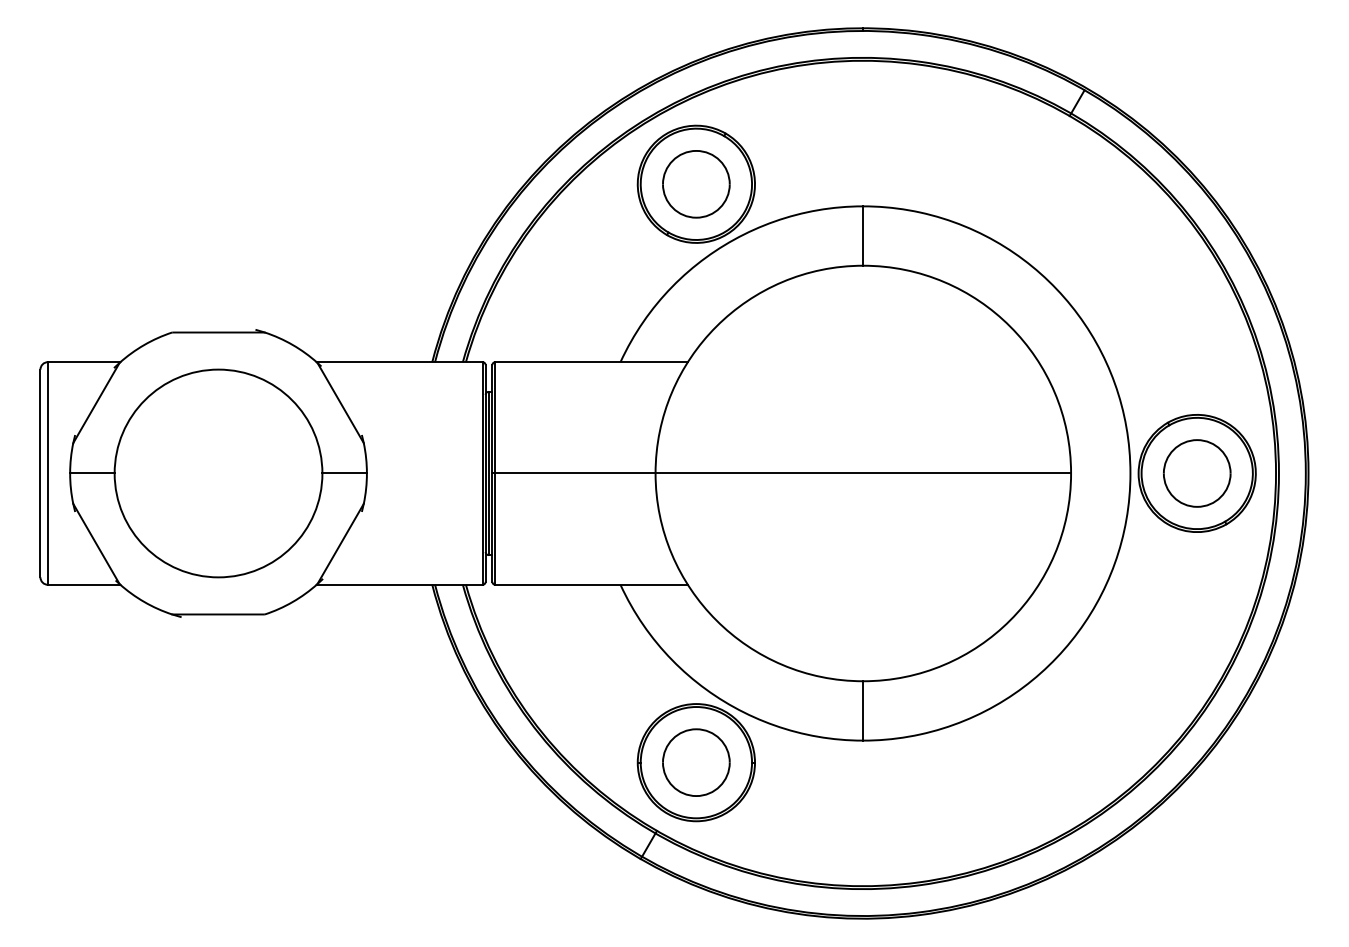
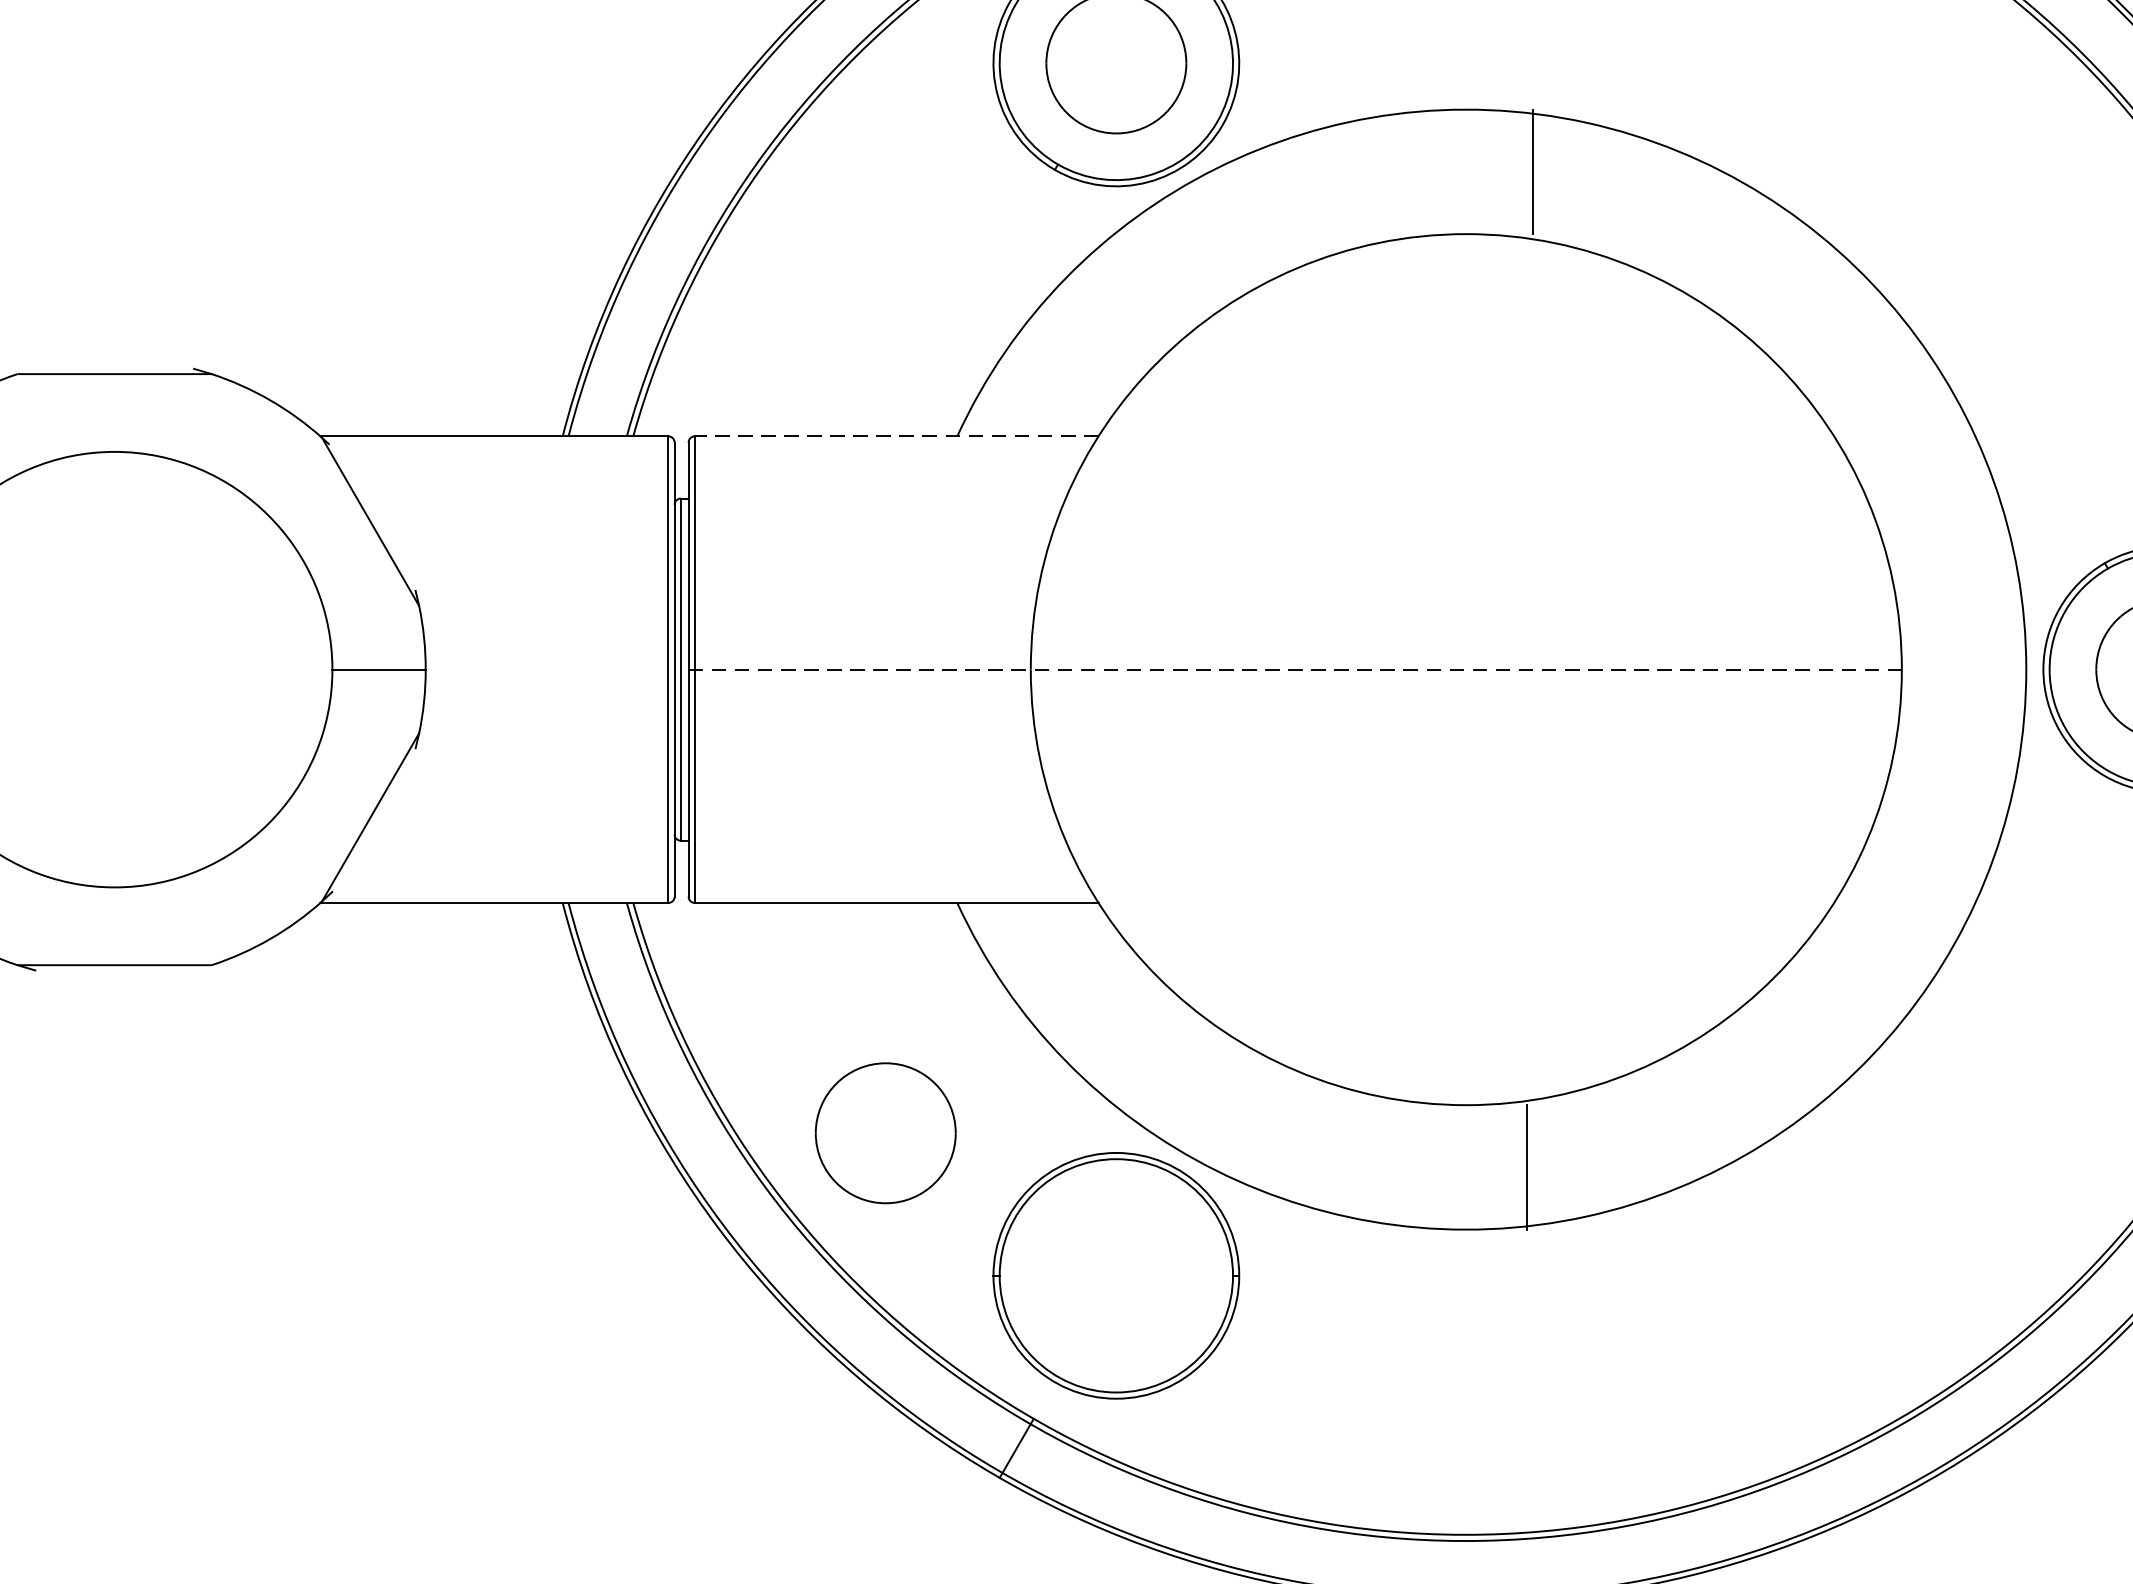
line: (863, 235) -> (1533, 170), moved
line: (591, 362) -> (896, 436), solid -> dashed
line: (782, 473) -> (1296, 669), solid -> dashed
line: (863, 710) -> (1527, 1166), moved
part: (696, 762) -> (886, 1132), moved

